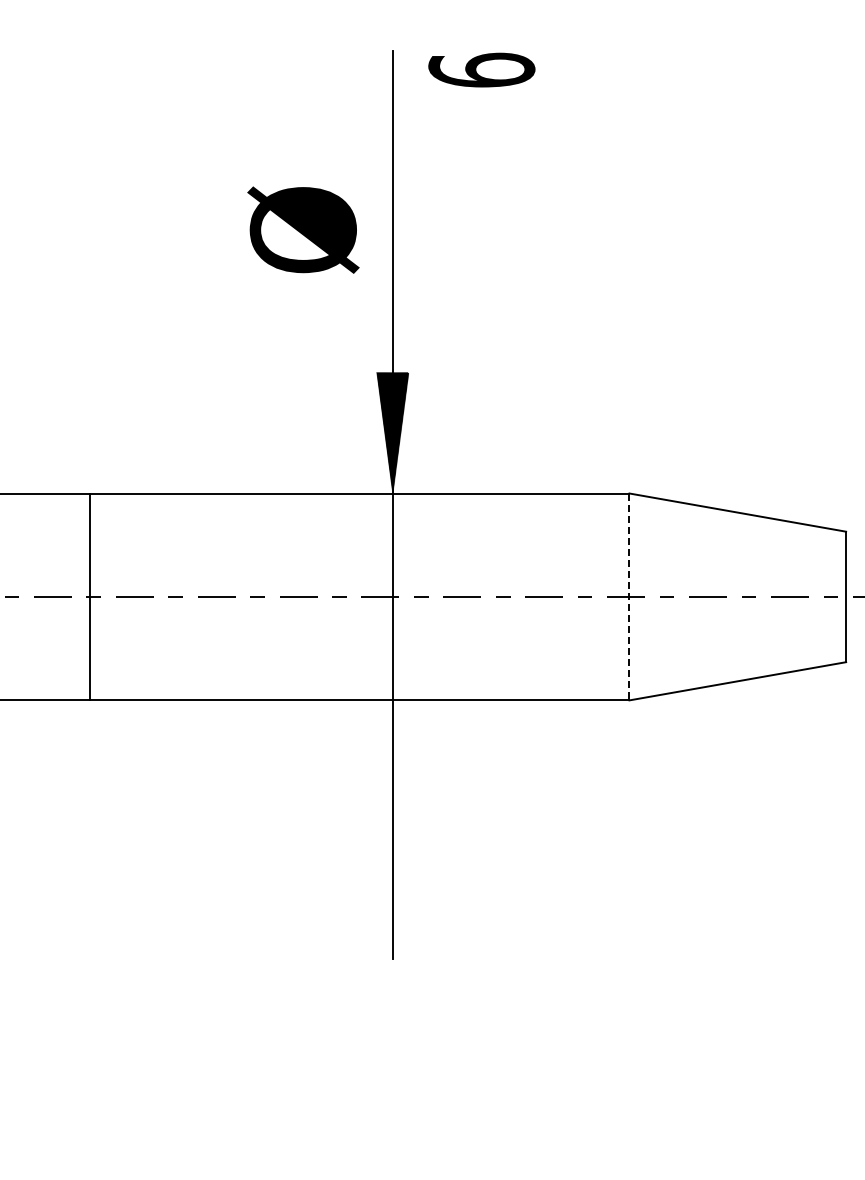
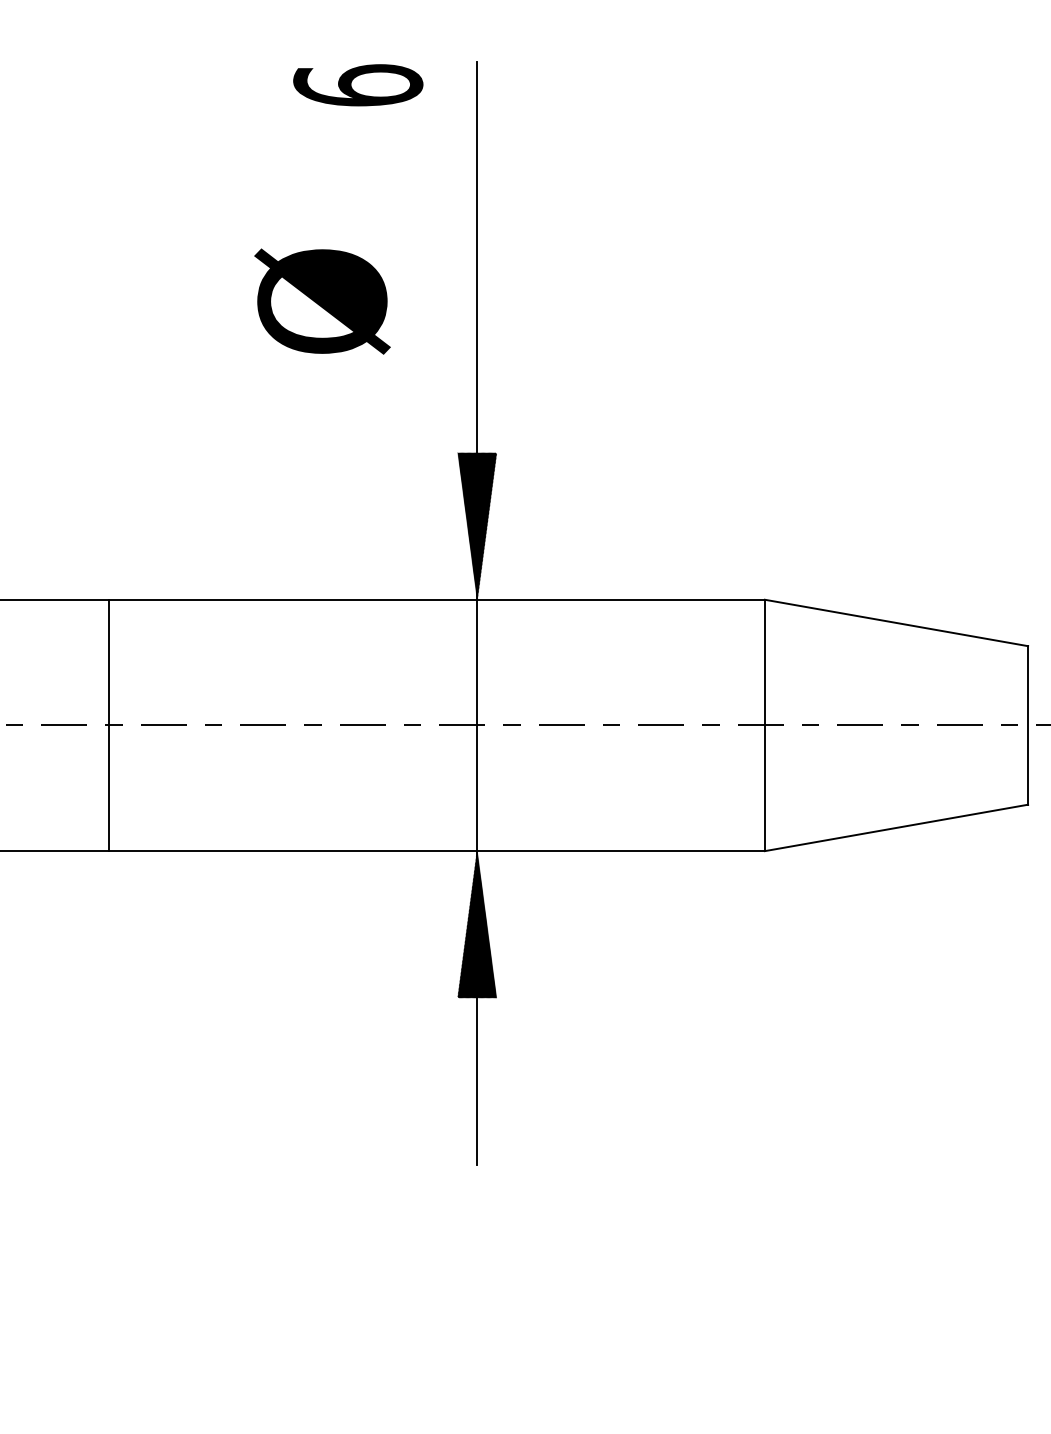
text: (481, 69) -> (357, 84), moved
text: (303, 229) -> (322, 300), moved
line: (629, 597) -> (764, 726), dashed -> solid
hatch: (392, 760) -> (476, 924), added

